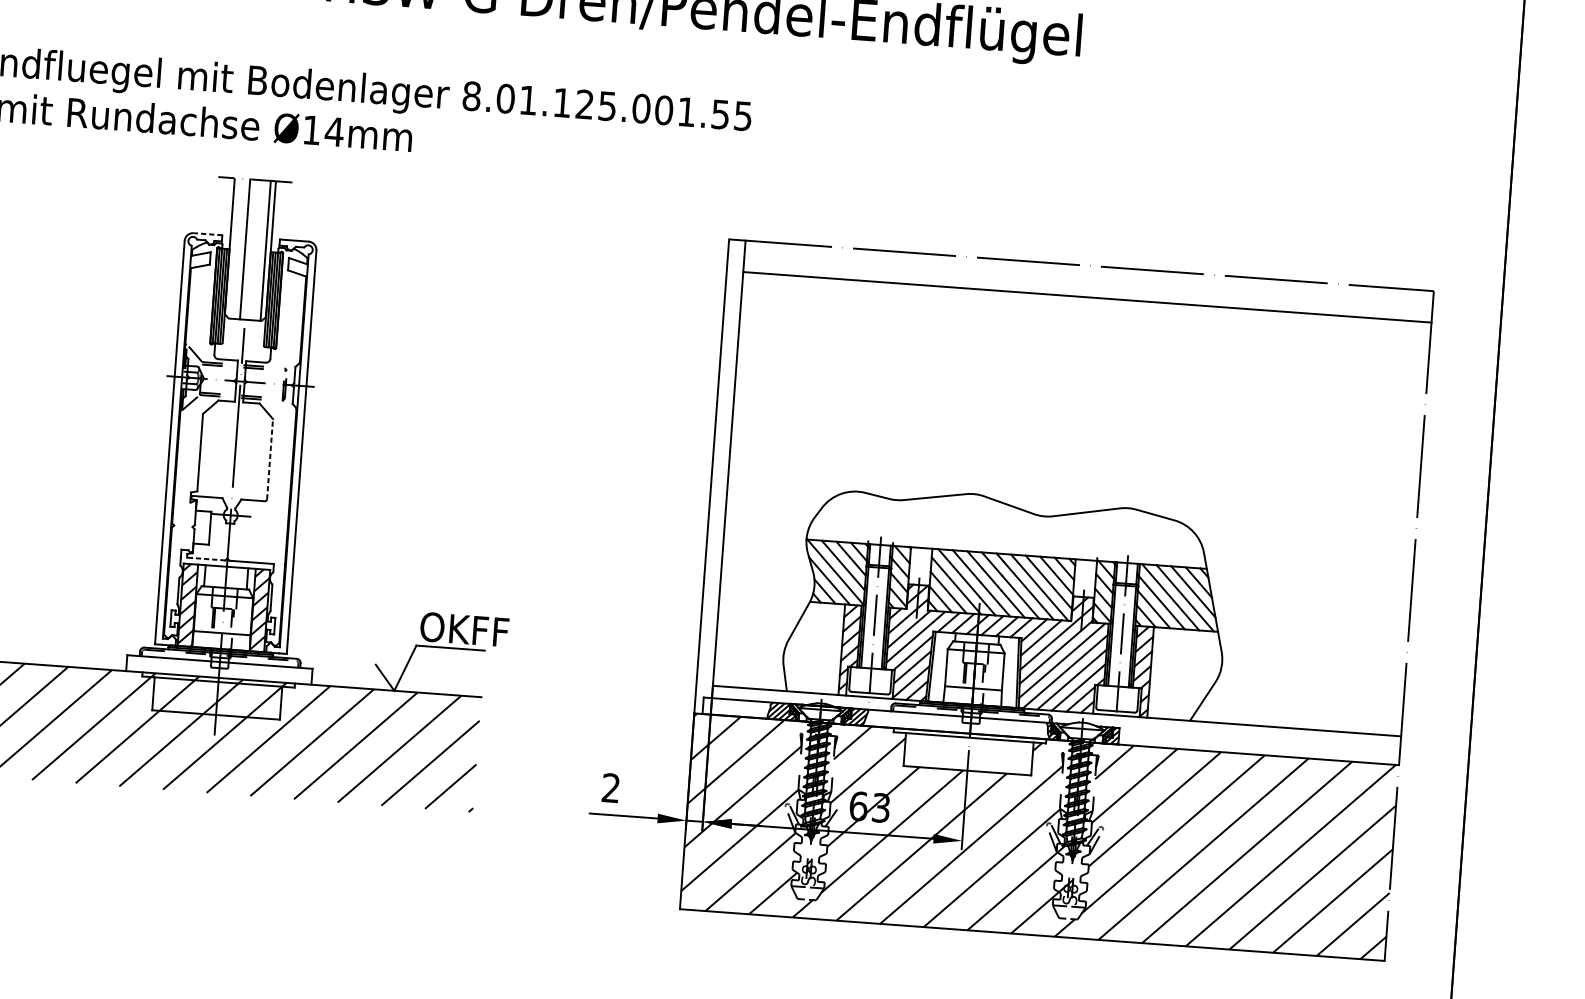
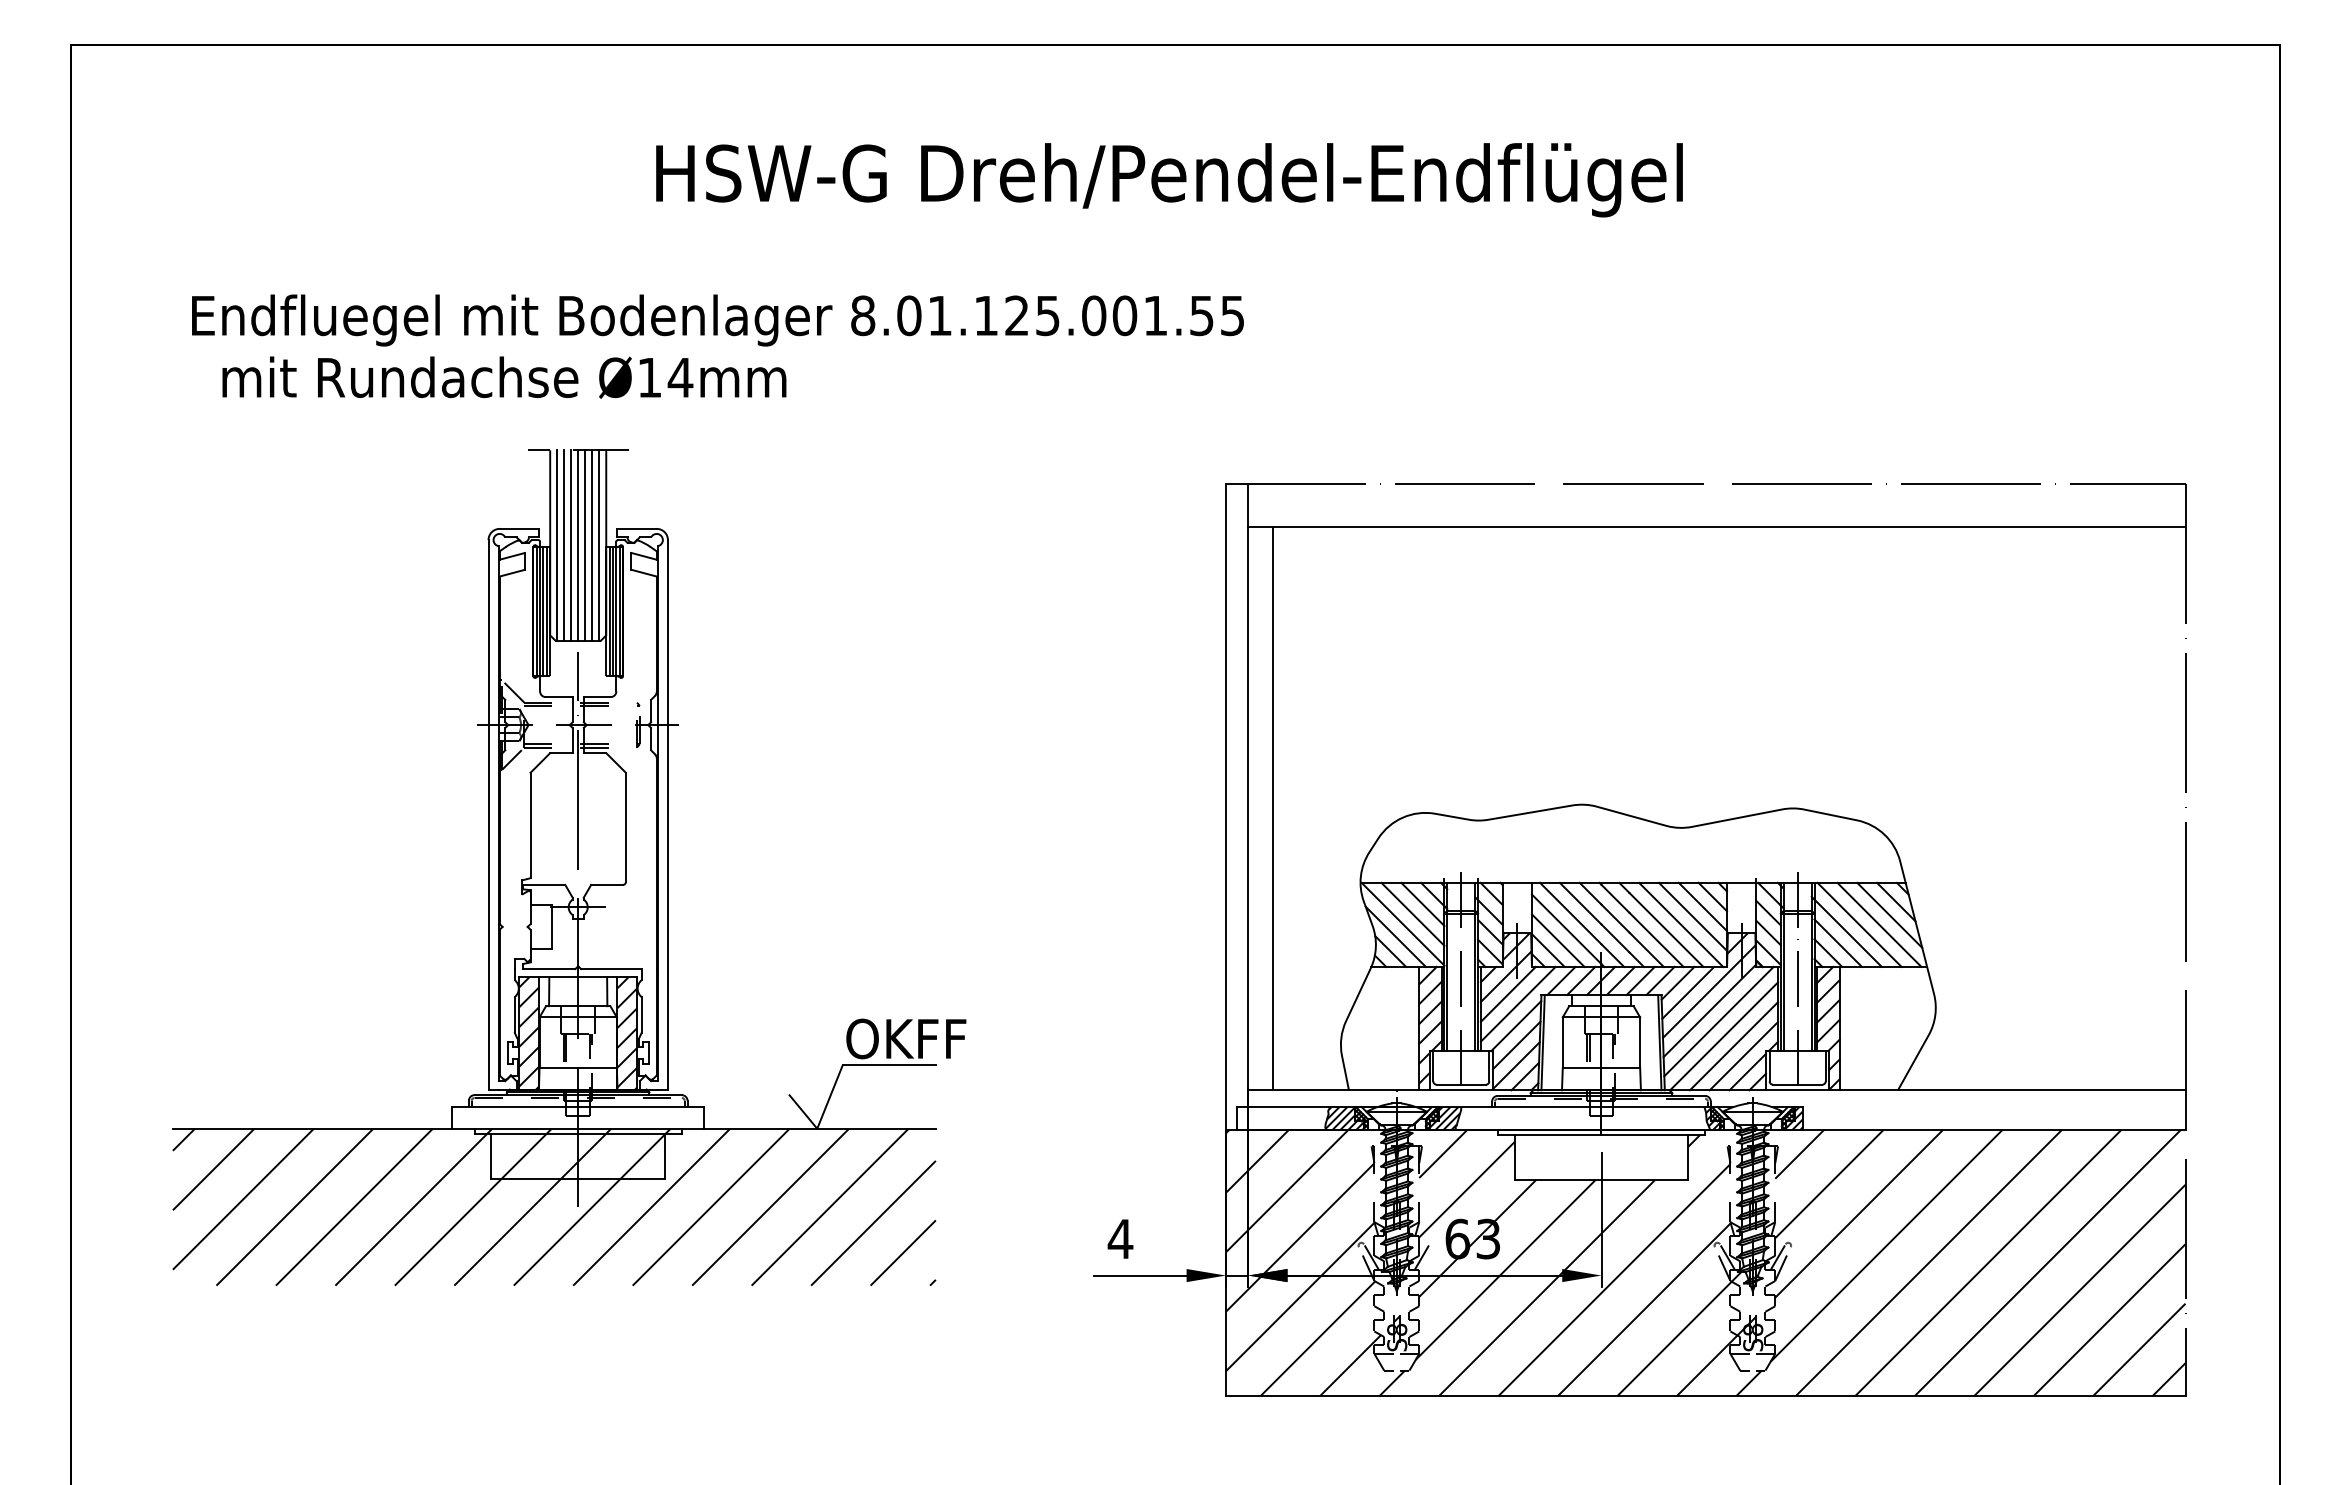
line: (208, 233) -> (519, 528), dashed -> solid
line: (235, 248) -> (557, 545), added
line: (240, 248) -> (564, 545), added
line: (250, 249) -> (578, 545), added
line: (255, 250) -> (585, 545), added
line: (260, 250) -> (592, 545), added
line: (269, 459) -> (625, 827), dashed -> solid
line: (746, 480) -> (1273, 808), added
line: (205, 559) -> (548, 969), dashed -> solid
text: (611, 787) -> (1120, 1238), 2 -> 4

